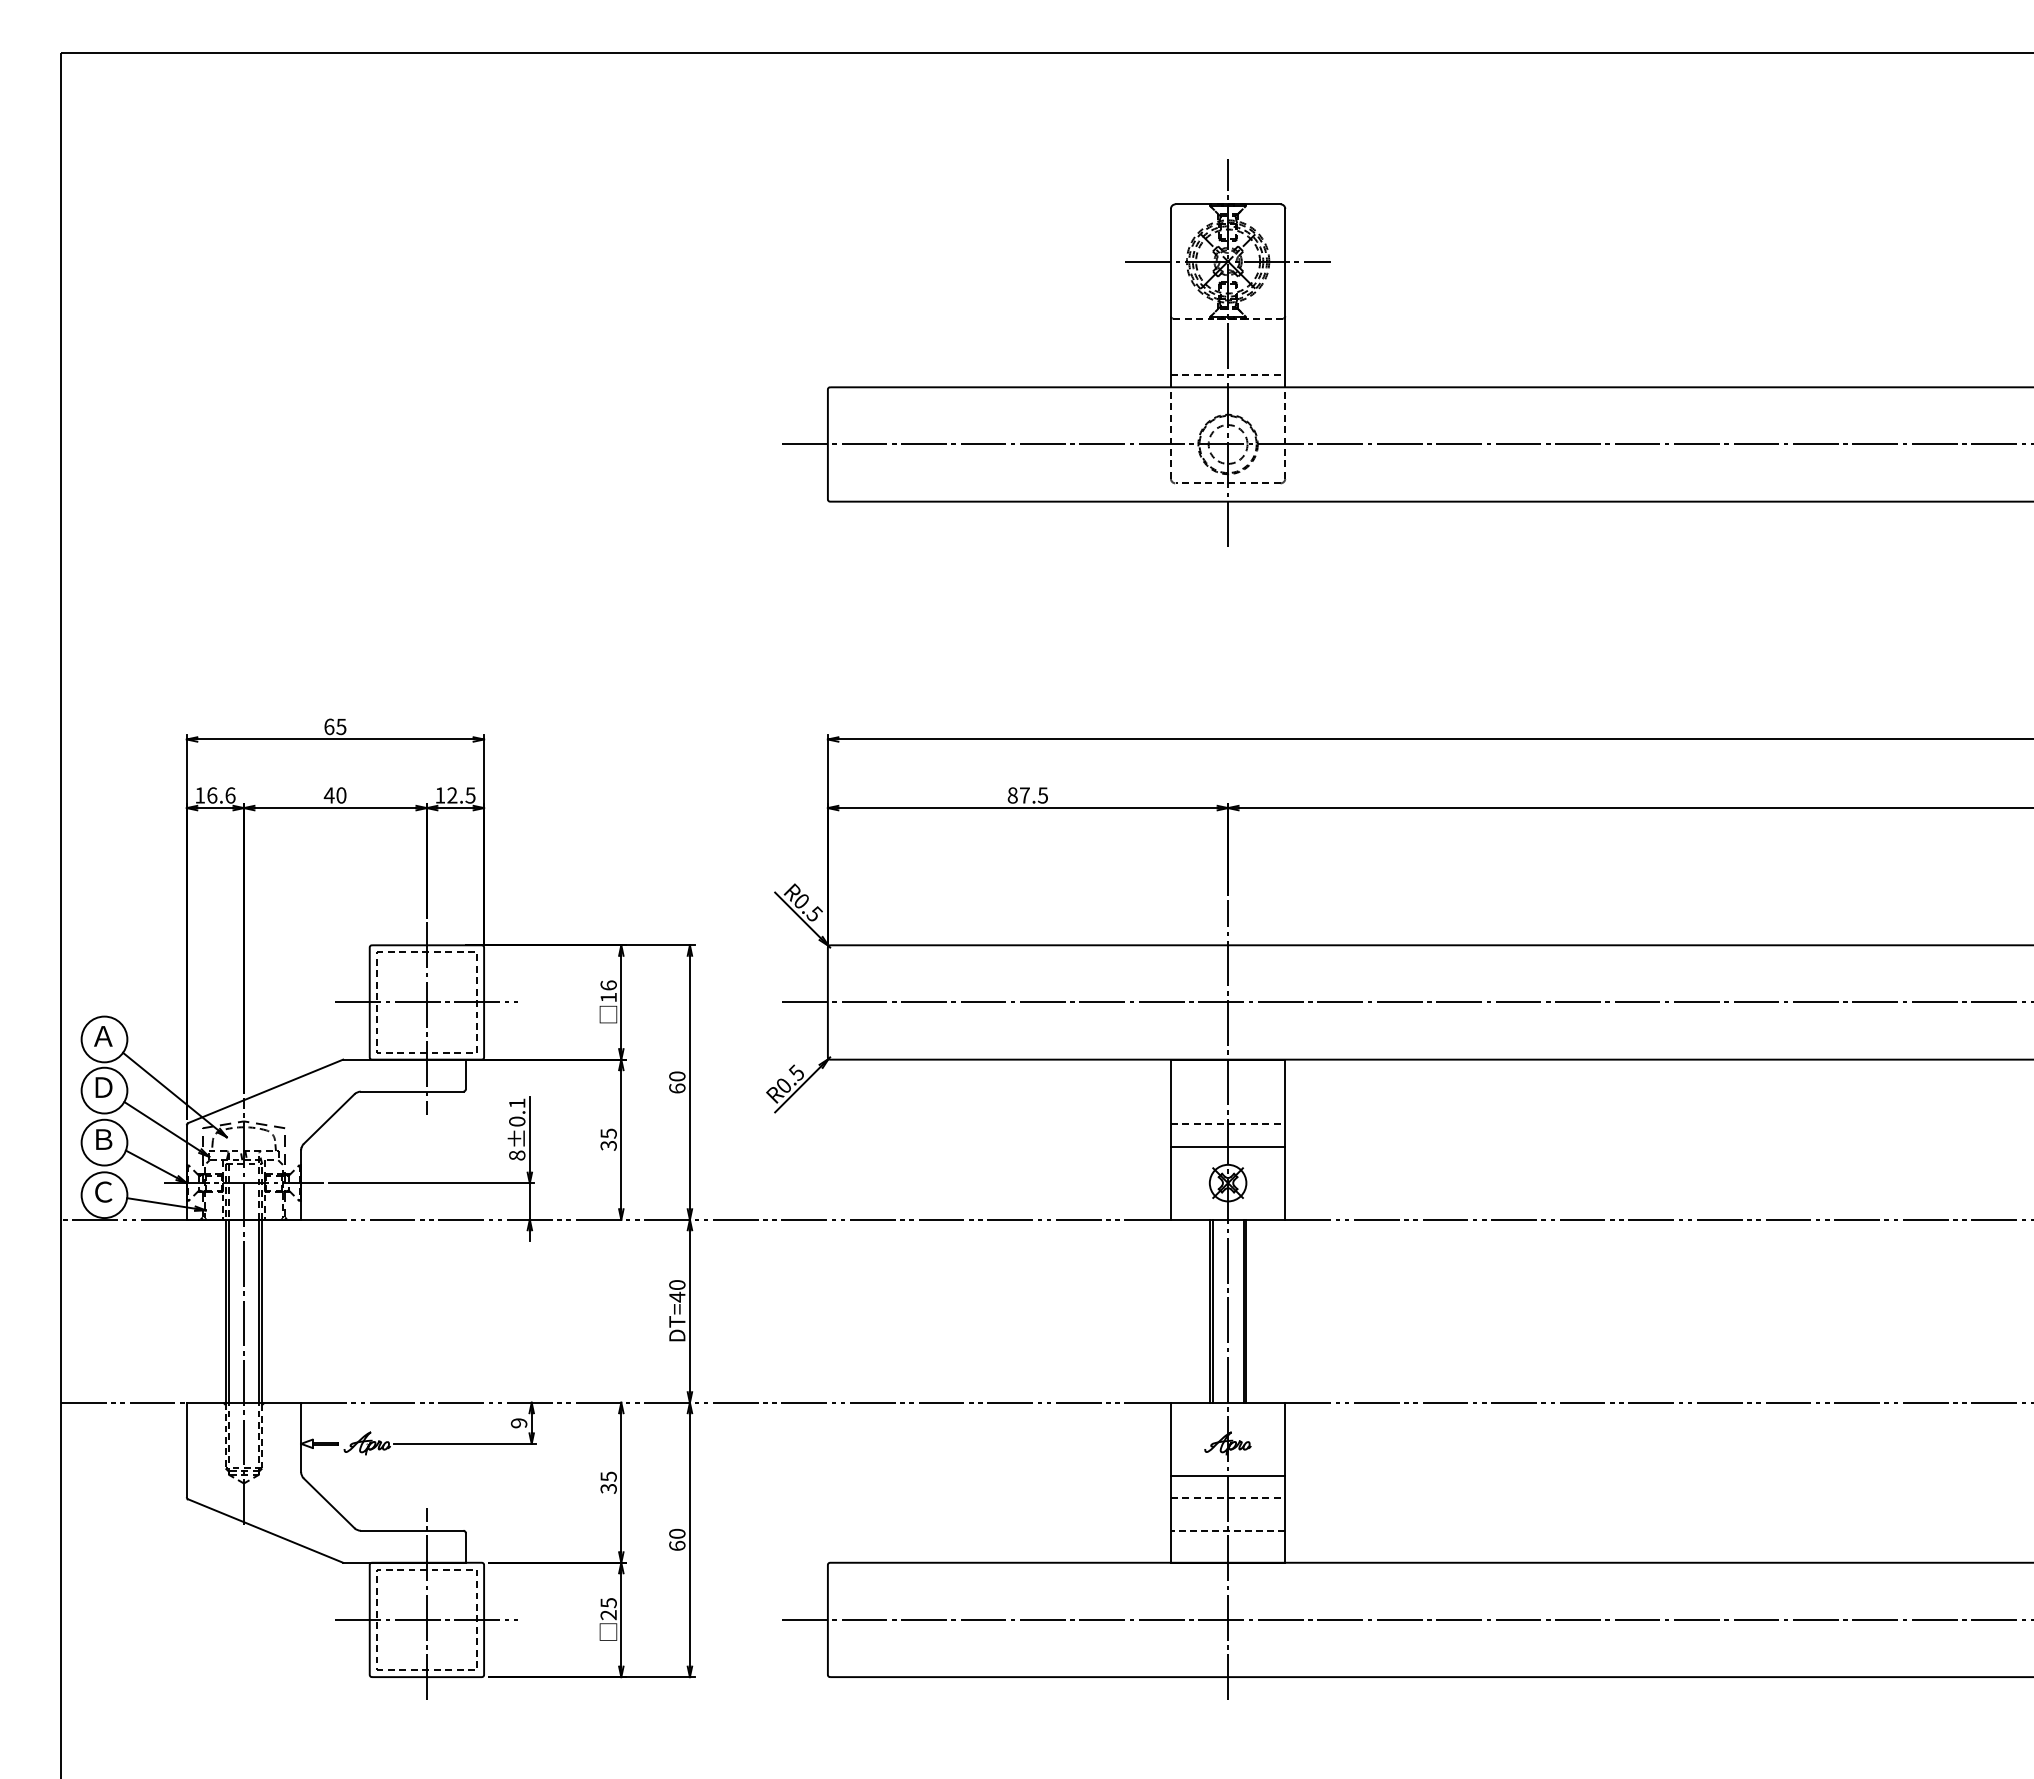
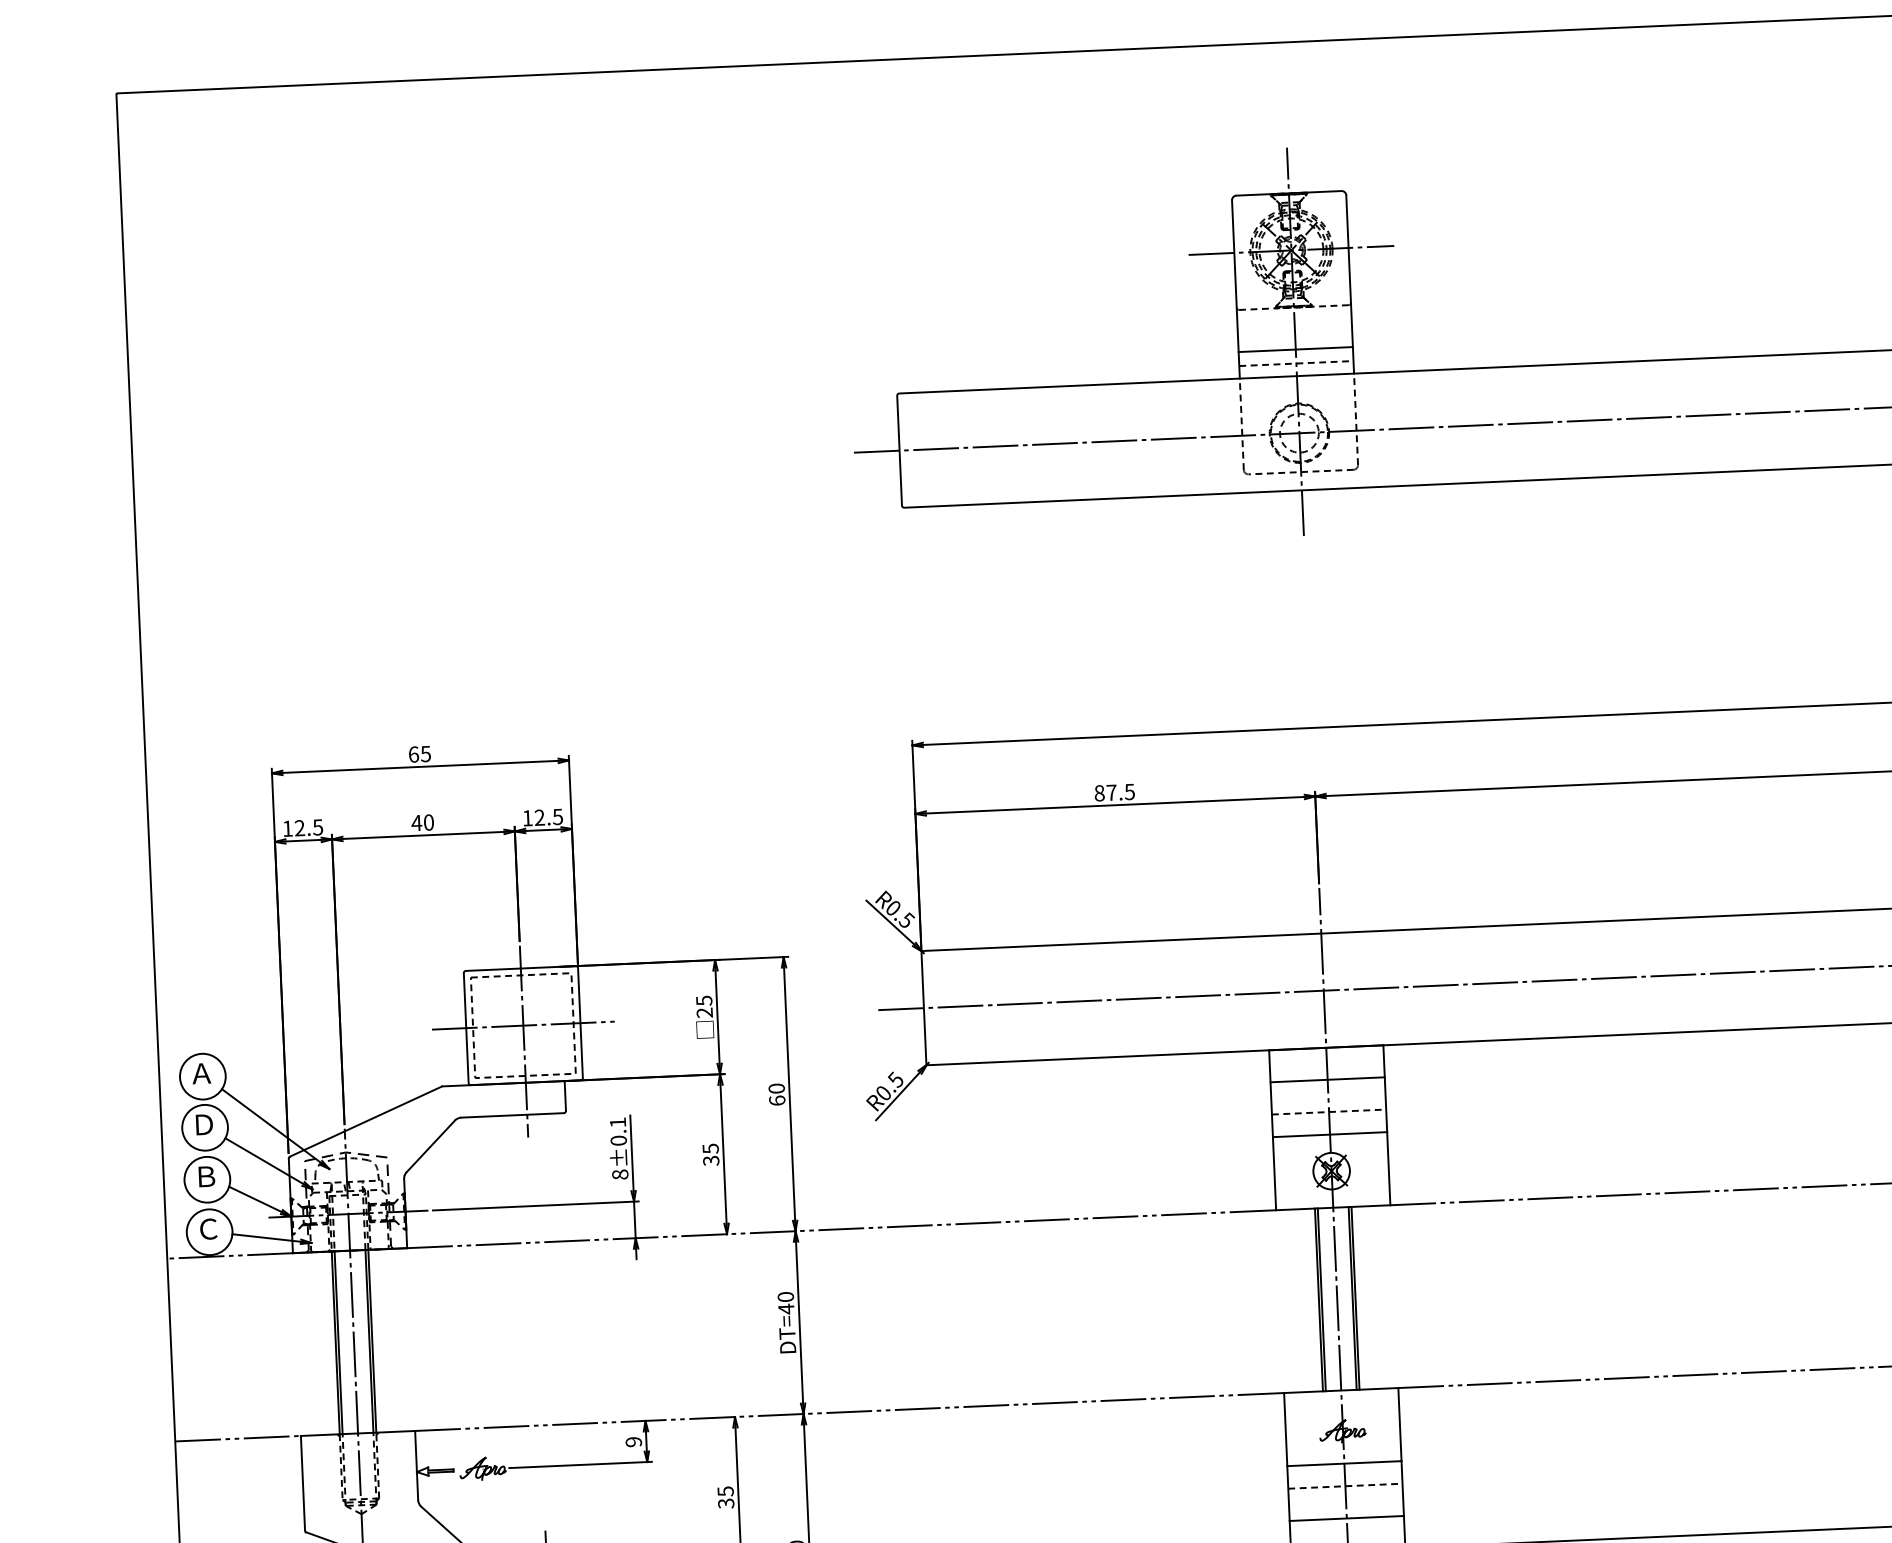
line: (1227, 360) -> (1295, 349), added
text: (221, 795) -> (309, 827), 16.6 -> 12.5
text: (608, 991) -> (704, 1006), 16 -> 25
line: (1227, 1091) -> (1327, 1079), added
line: (1227, 1530) -> (1346, 1518), dashed -> solid

